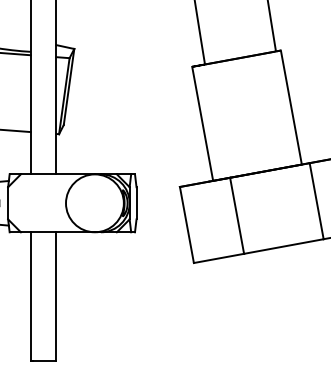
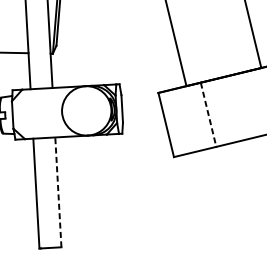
line: (237, 215) -> (208, 114), solid -> dashed
line: (56, 296) -> (58, 192), solid -> dashed

